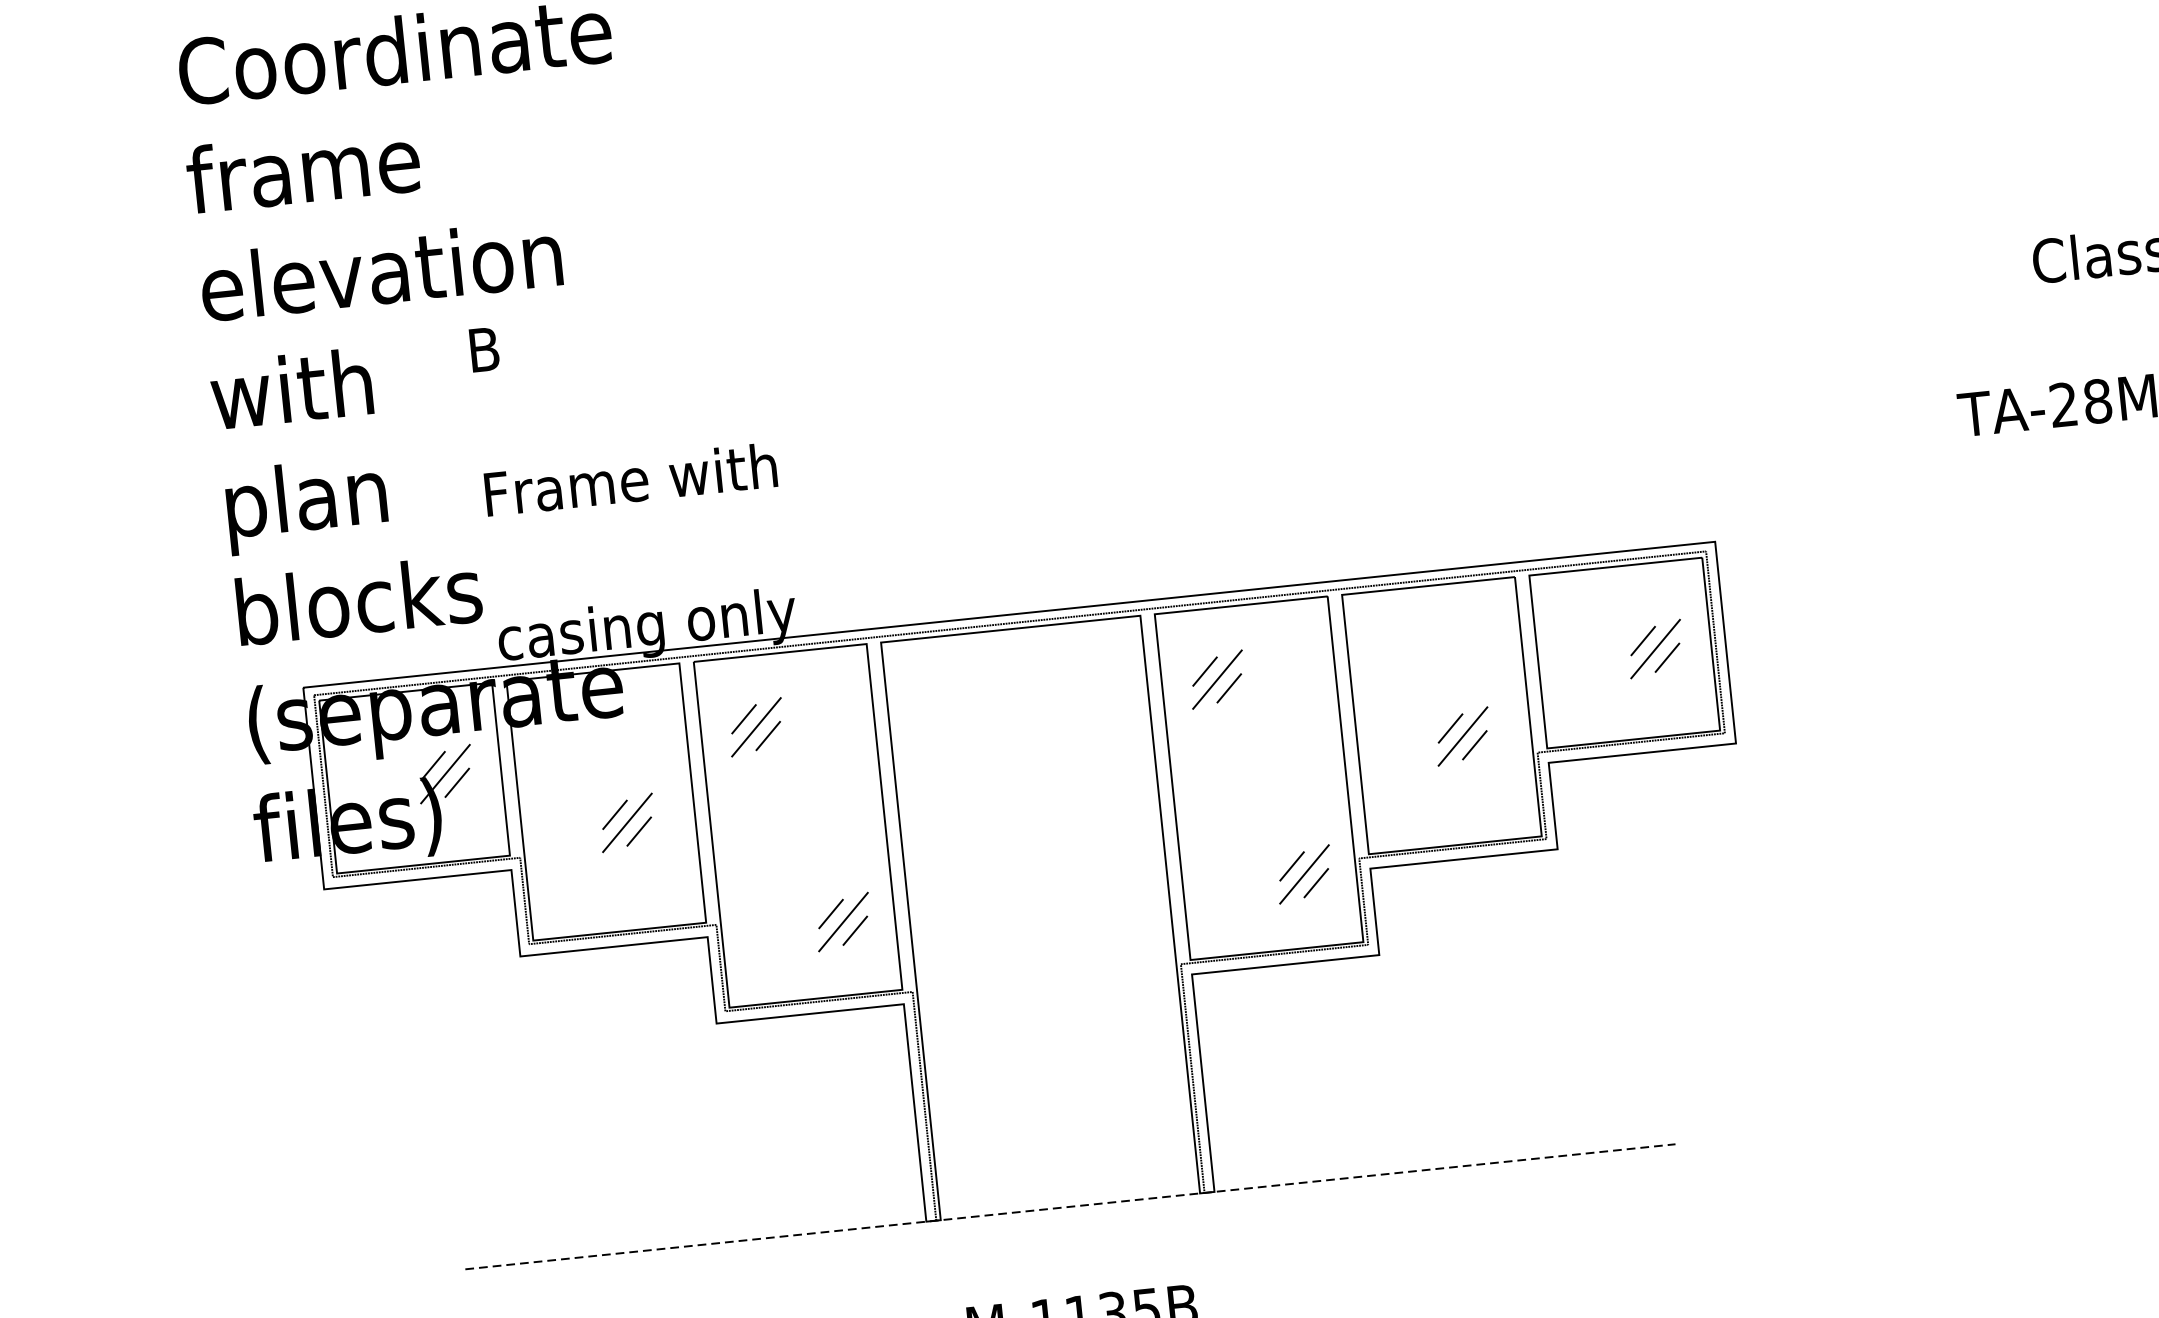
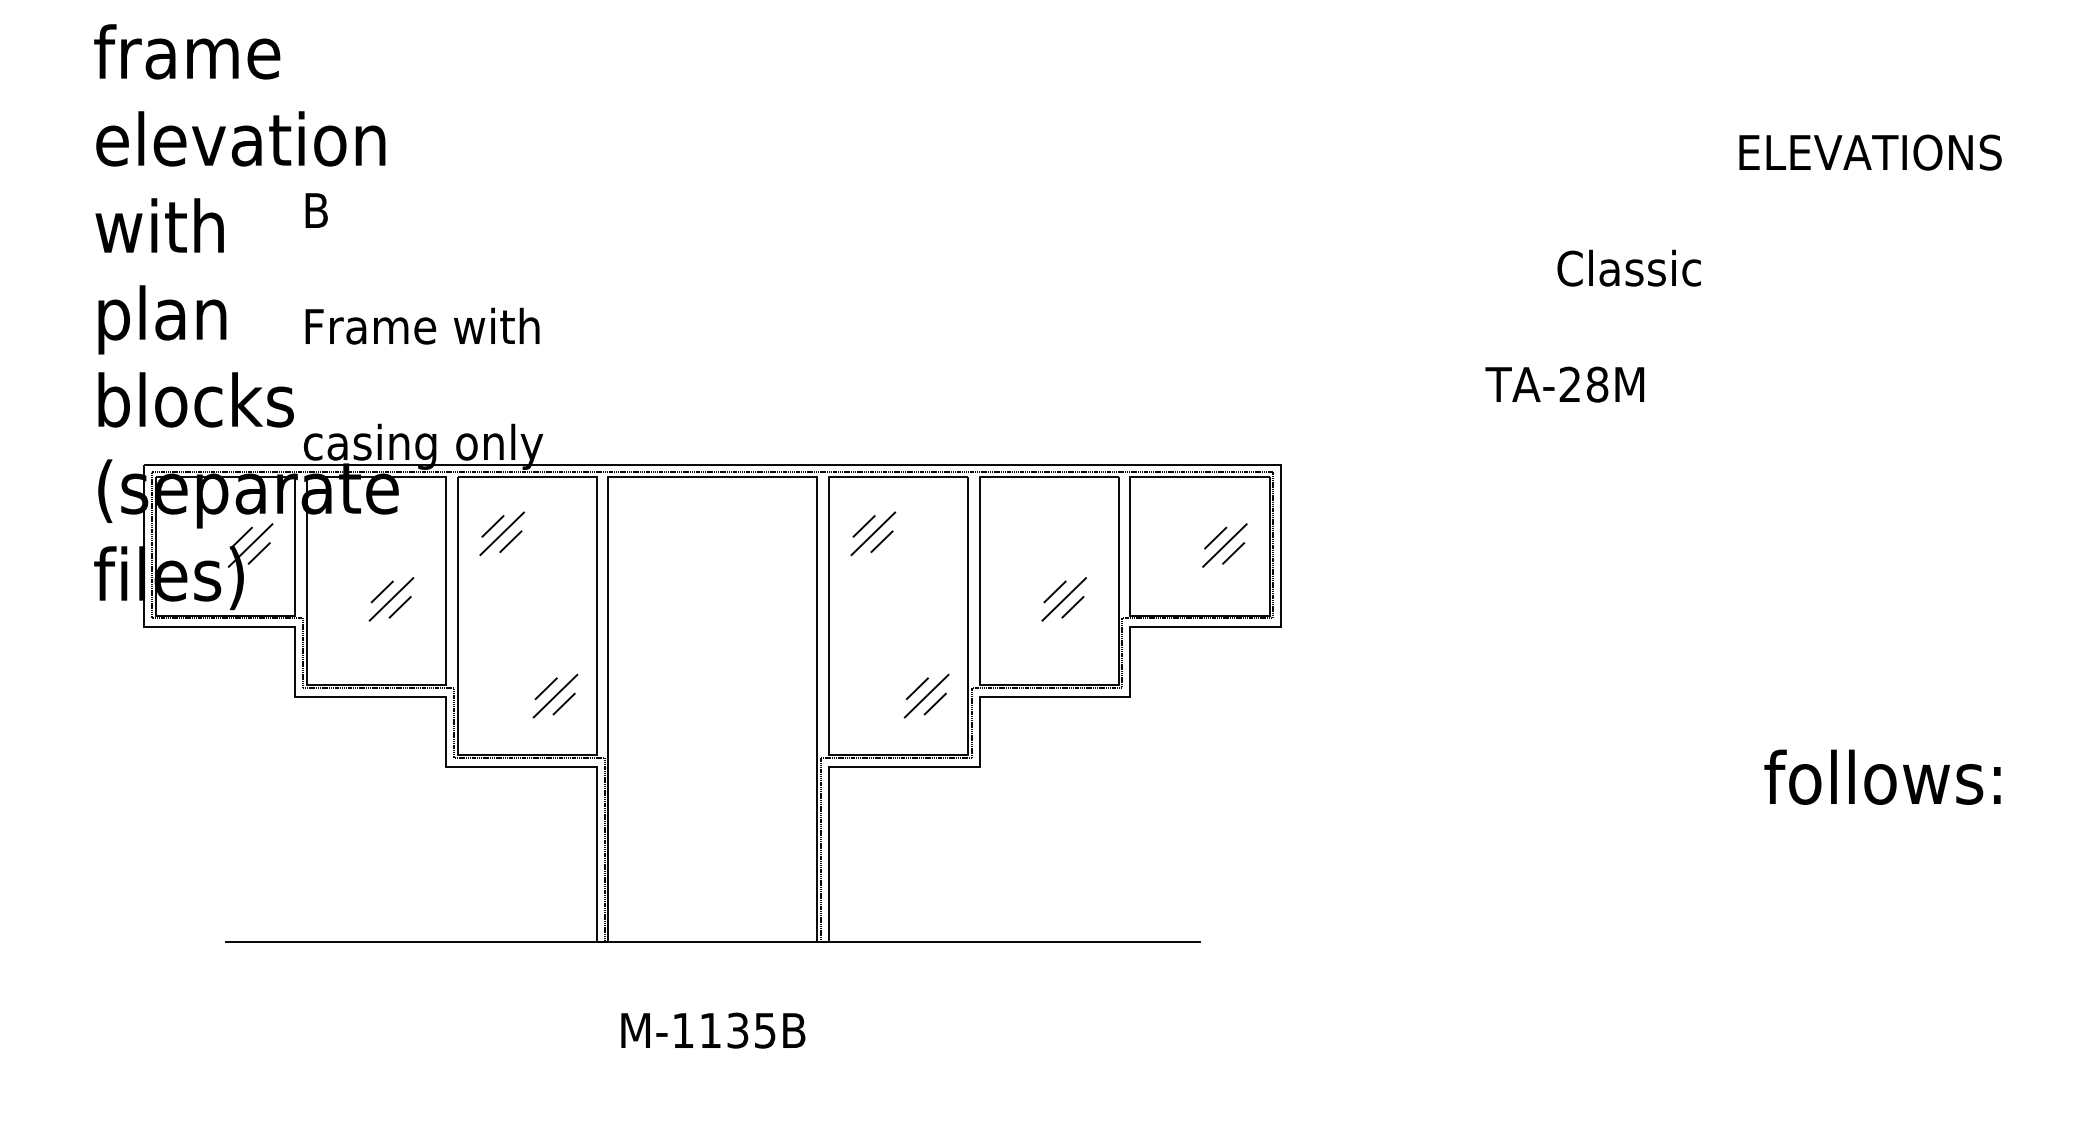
line: (1071, 1206) -> (713, 941), dashed -> solid

